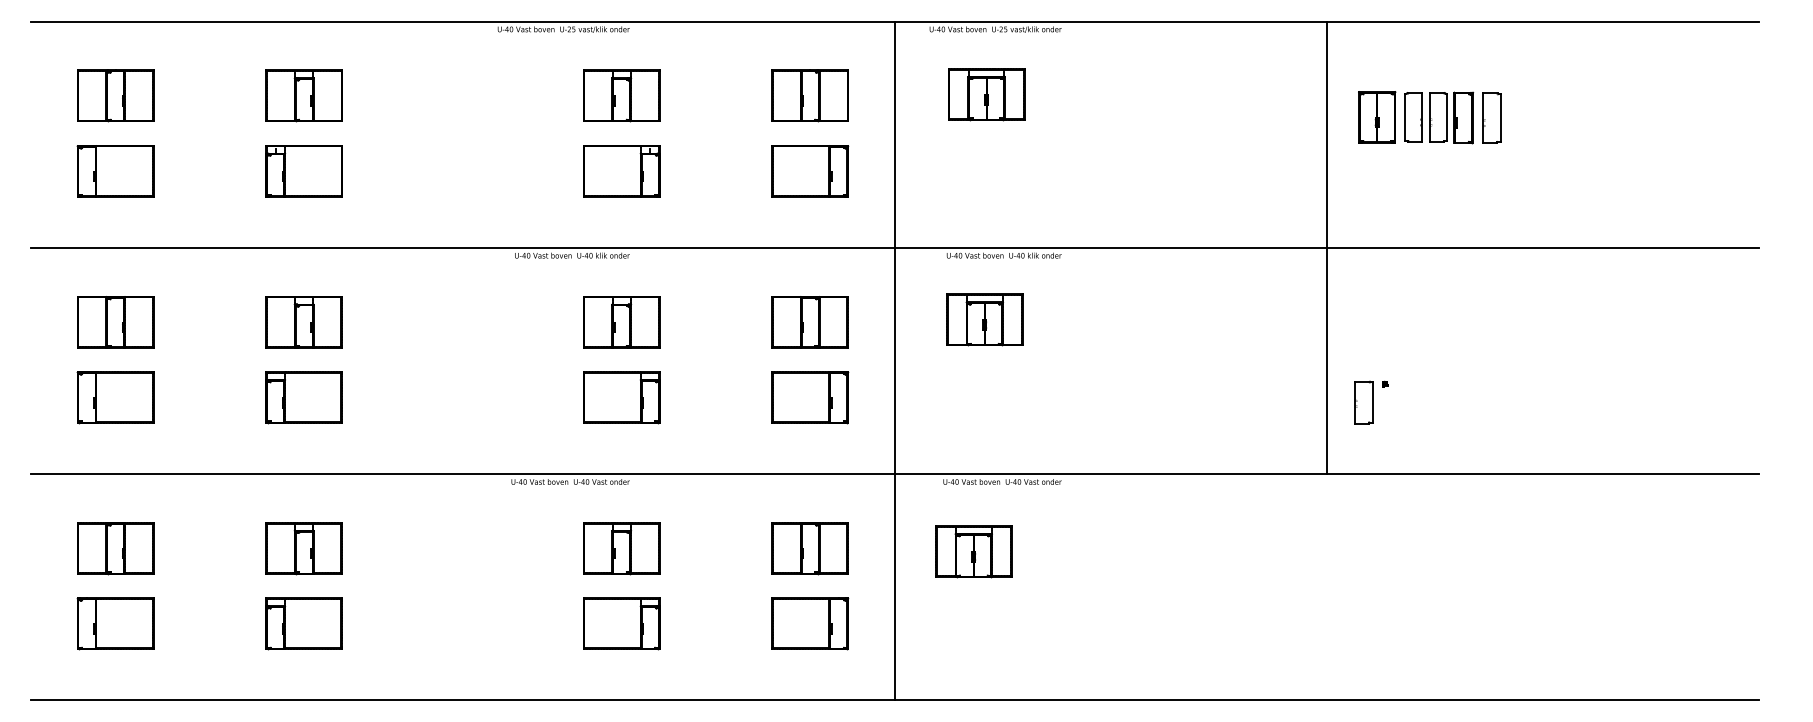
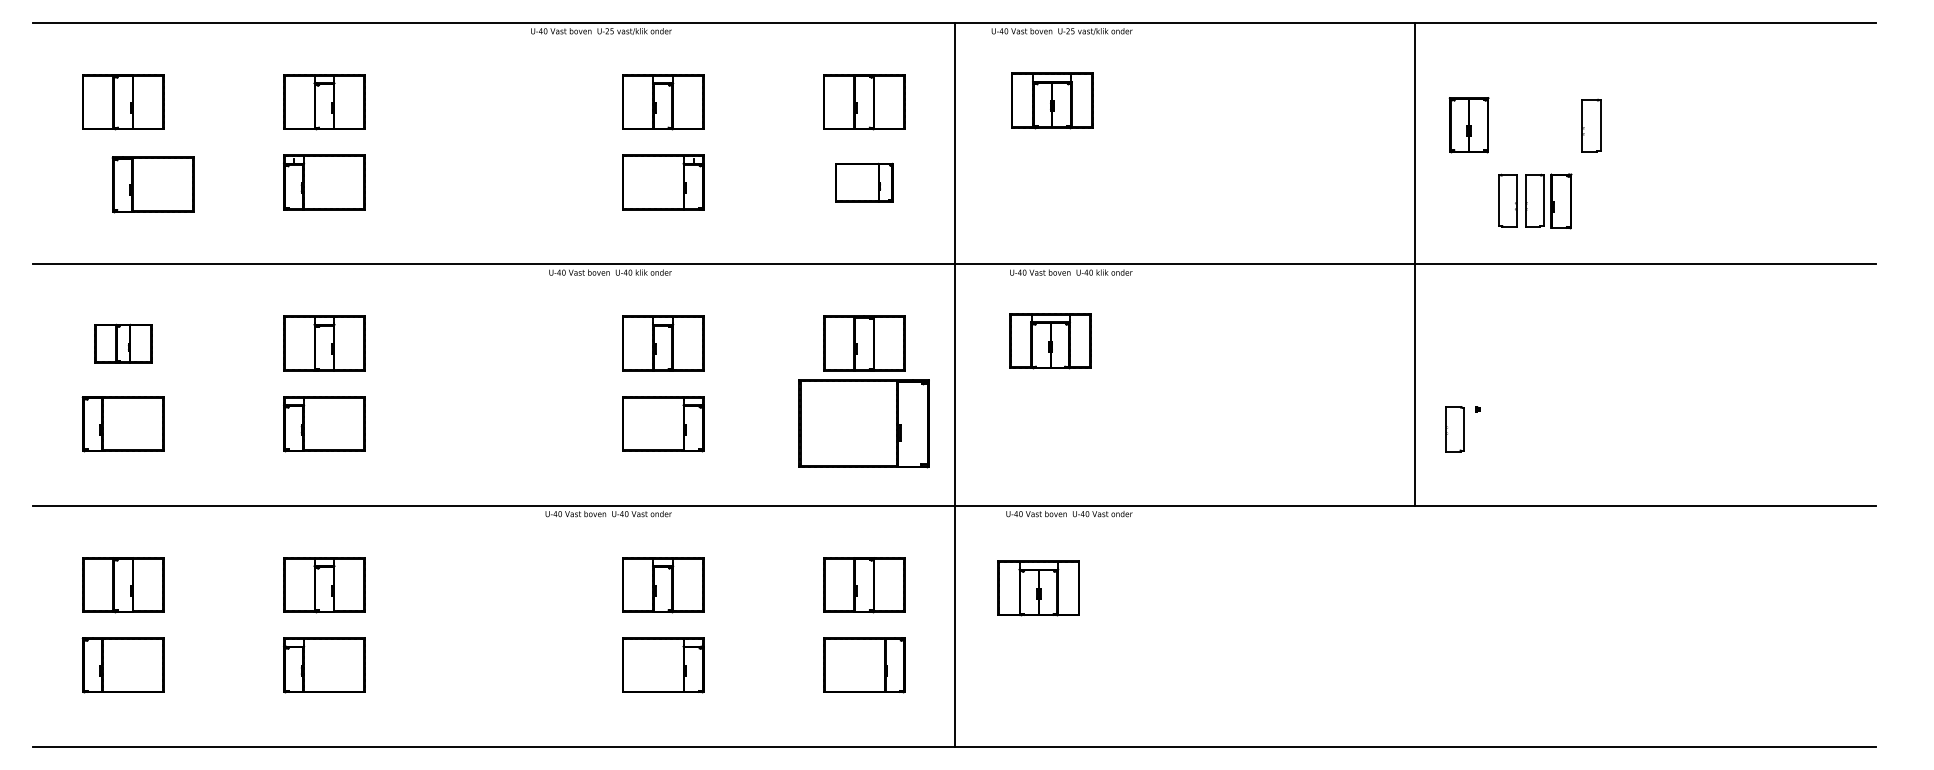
part: (1439, 117) -> (1535, 200), moved
part: (115, 171) -> (153, 184), moved
part: (810, 171) -> (864, 182), size x0.7
part: (115, 322) -> (123, 343), size x0.7
part: (810, 397) -> (864, 423), size x1.6

